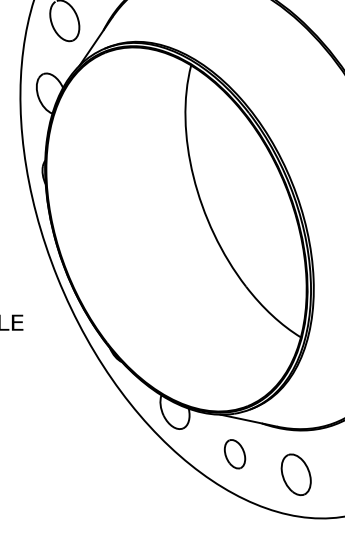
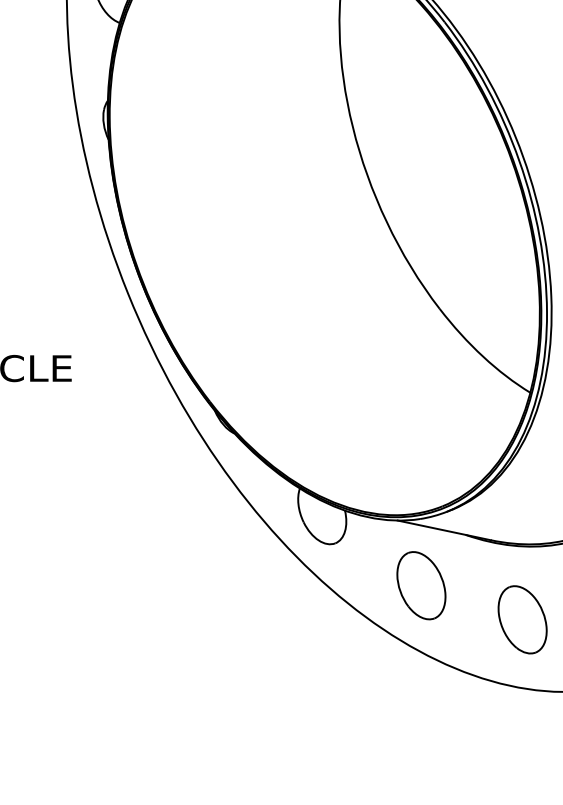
part: (234, 454) -> (420, 586), size x1.43

